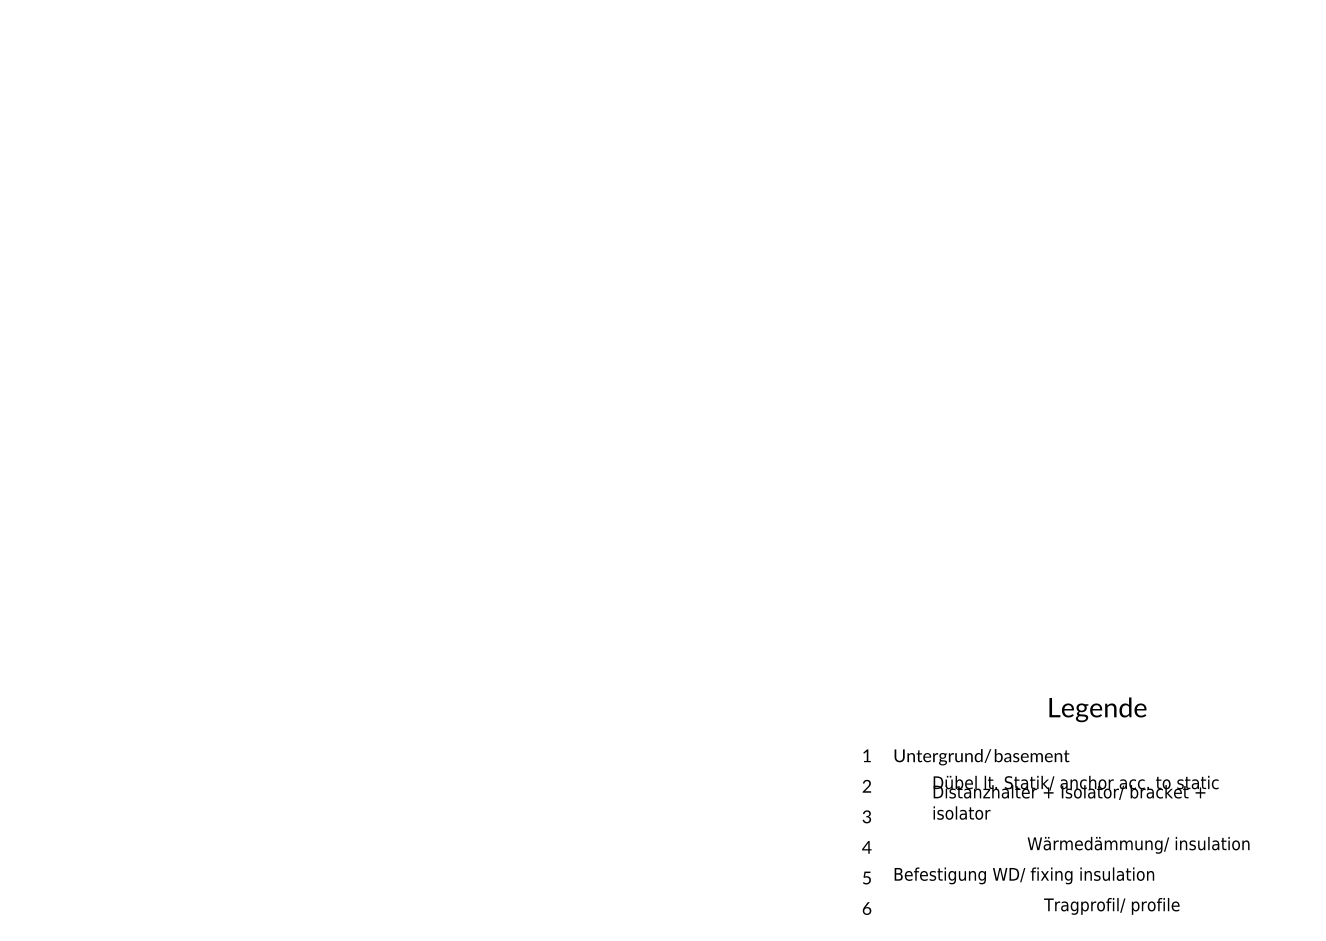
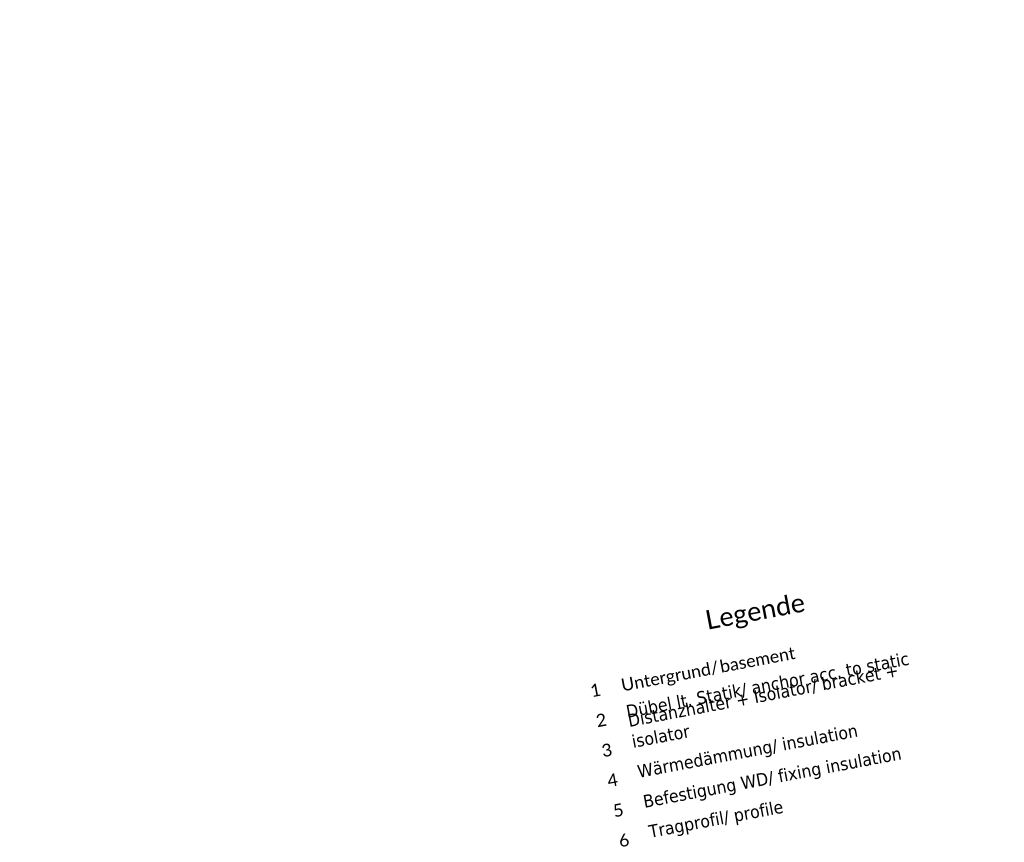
text: (1097, 709) -> (755, 612), moved
text: (1075, 797) -> (769, 699), moved
text: (1138, 844) -> (747, 751), moved
text: (1111, 906) -> (715, 820), moved

